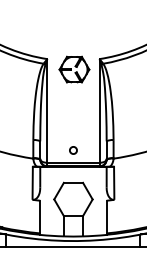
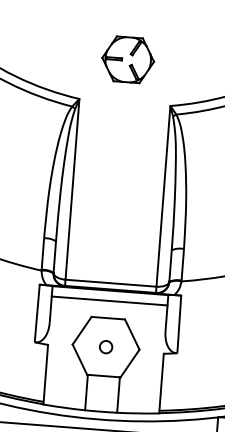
part: (74, 69) -> (128, 59), moved
circle: (73, 150) -> (106, 347), moved
line: (73, 172) -> (109, 300), added

